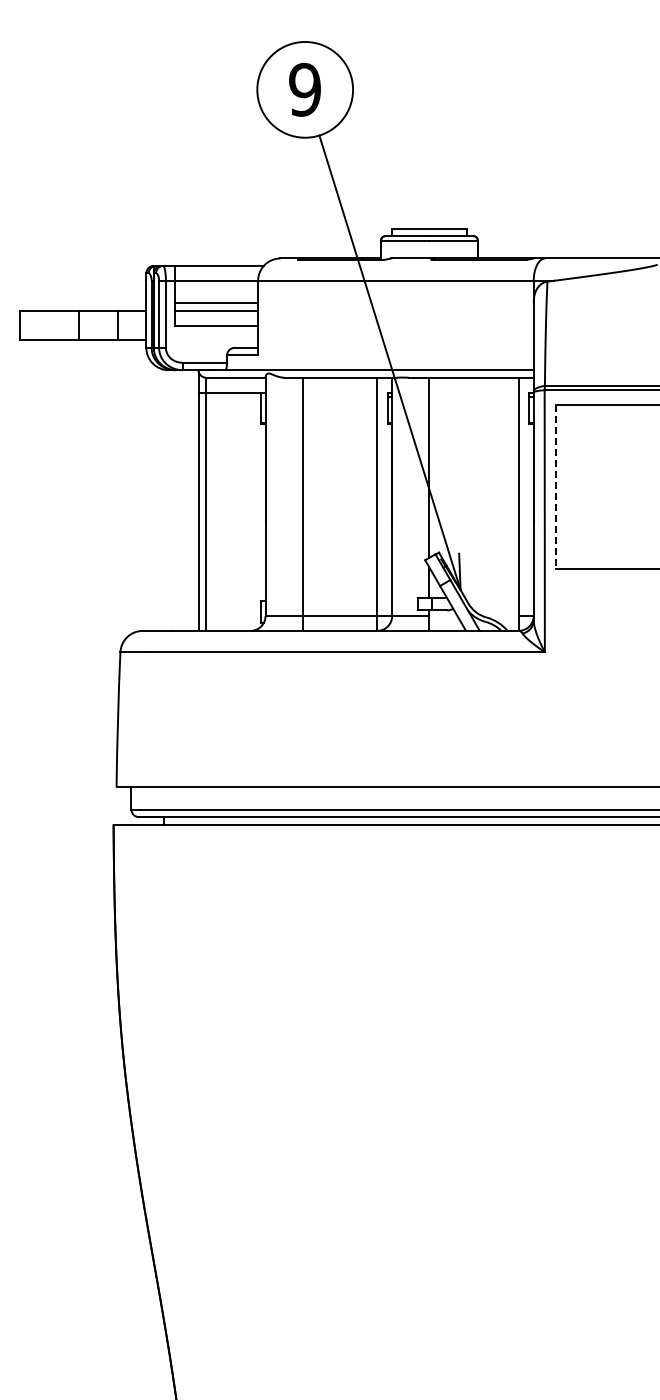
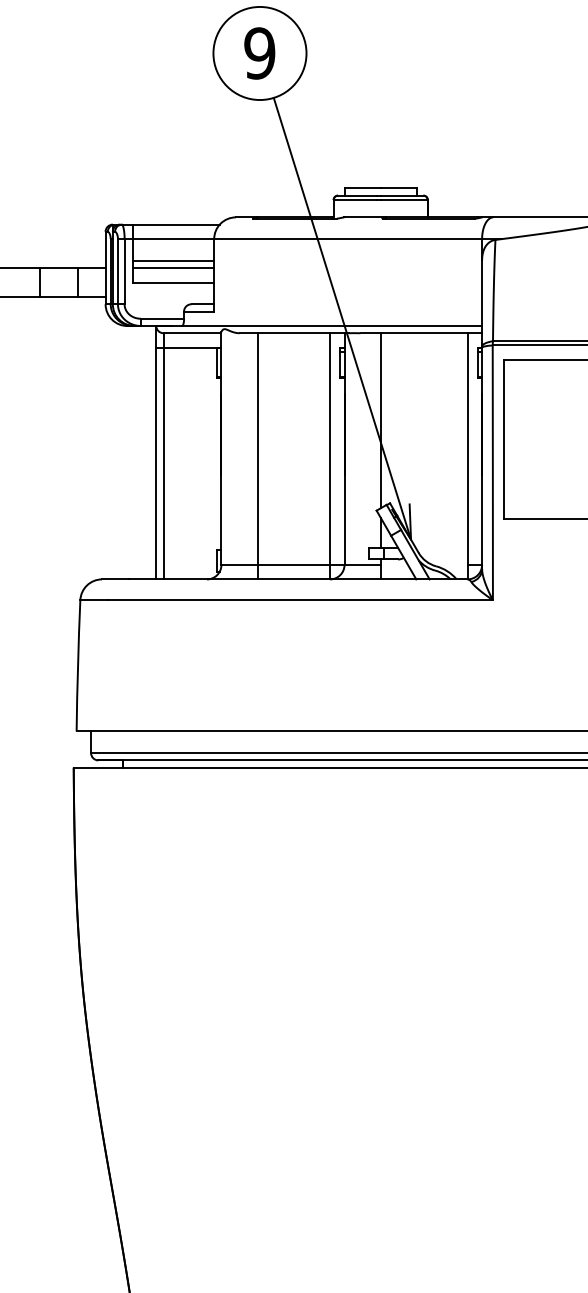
line: (556, 487) -> (504, 439), dashed -> solid

